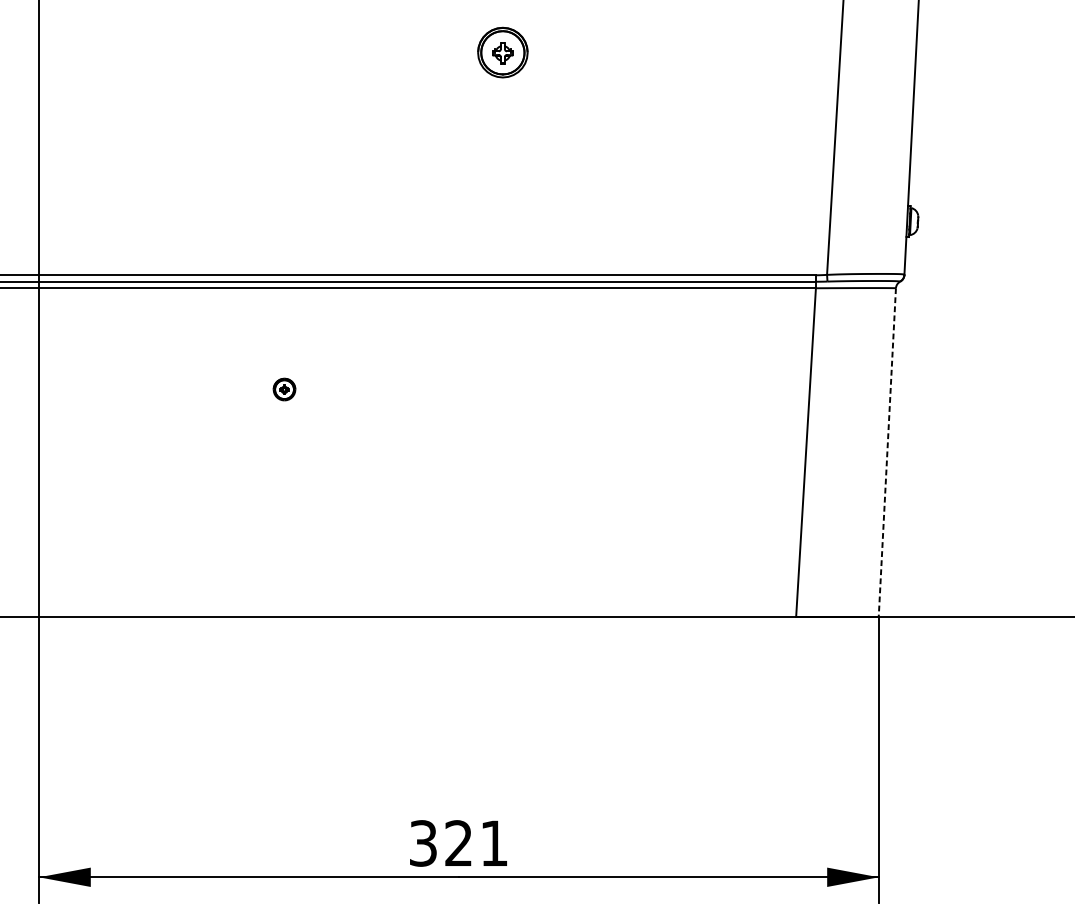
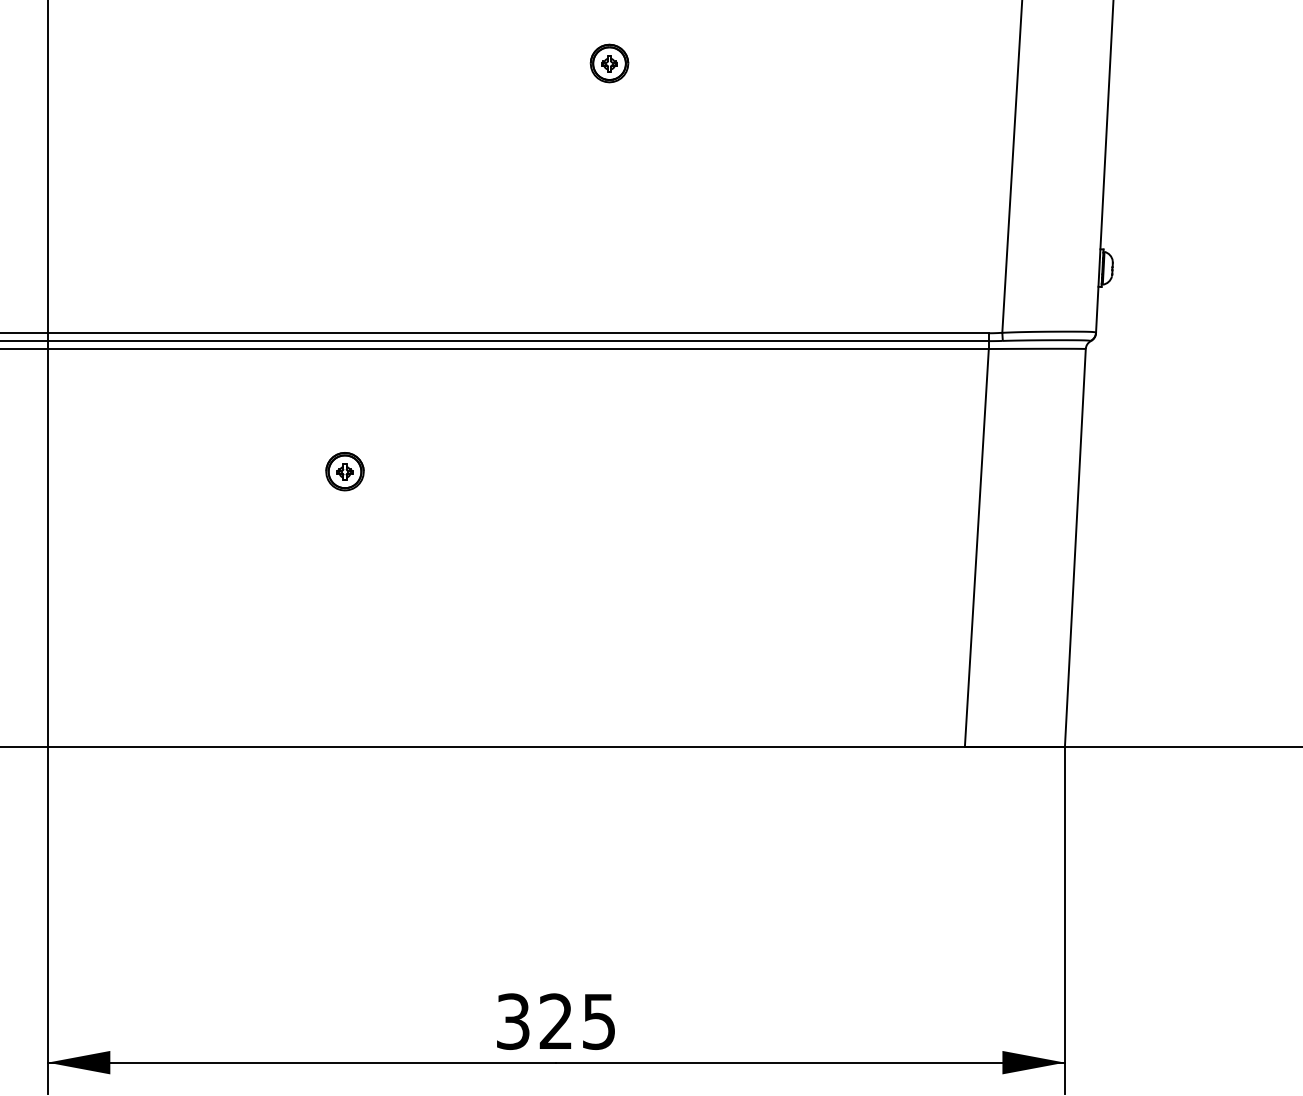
part: (502, 52) -> (609, 63), size x0.62
part: (284, 389) -> (344, 471), size x1.43
line: (887, 452) -> (1075, 548), dashed -> solid
text: (493, 843) -> (598, 1021), 321 -> 325

